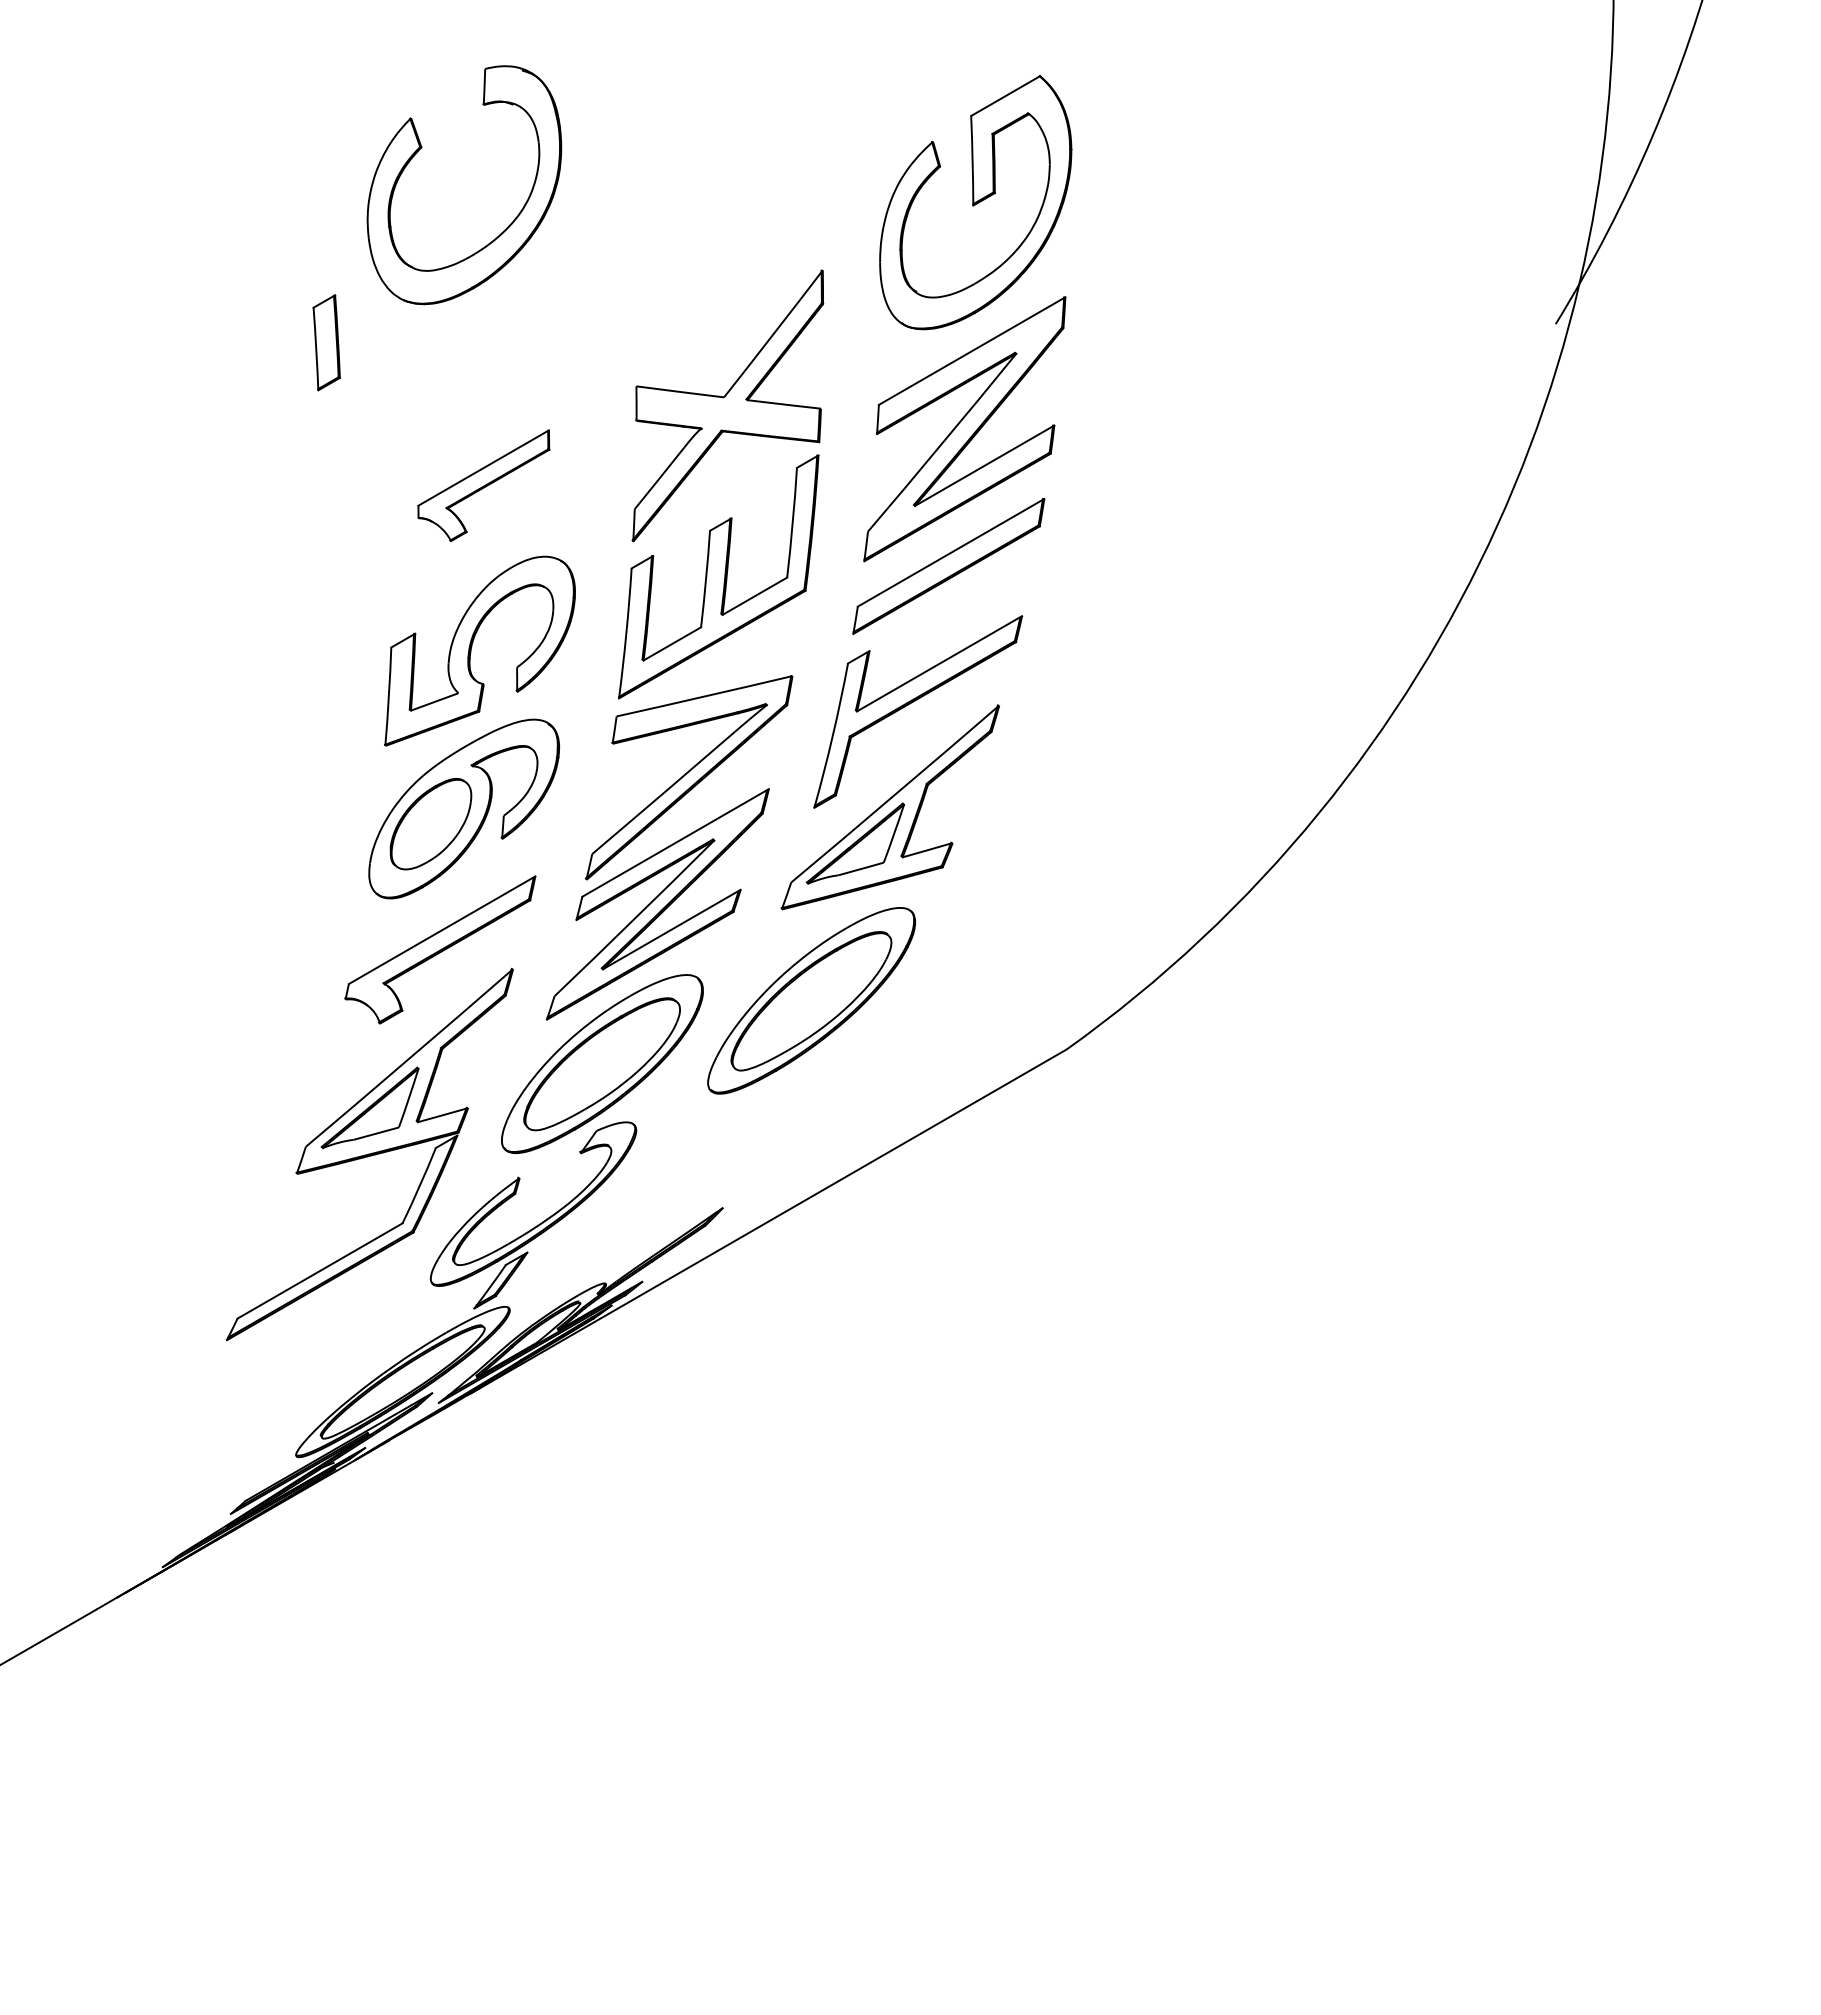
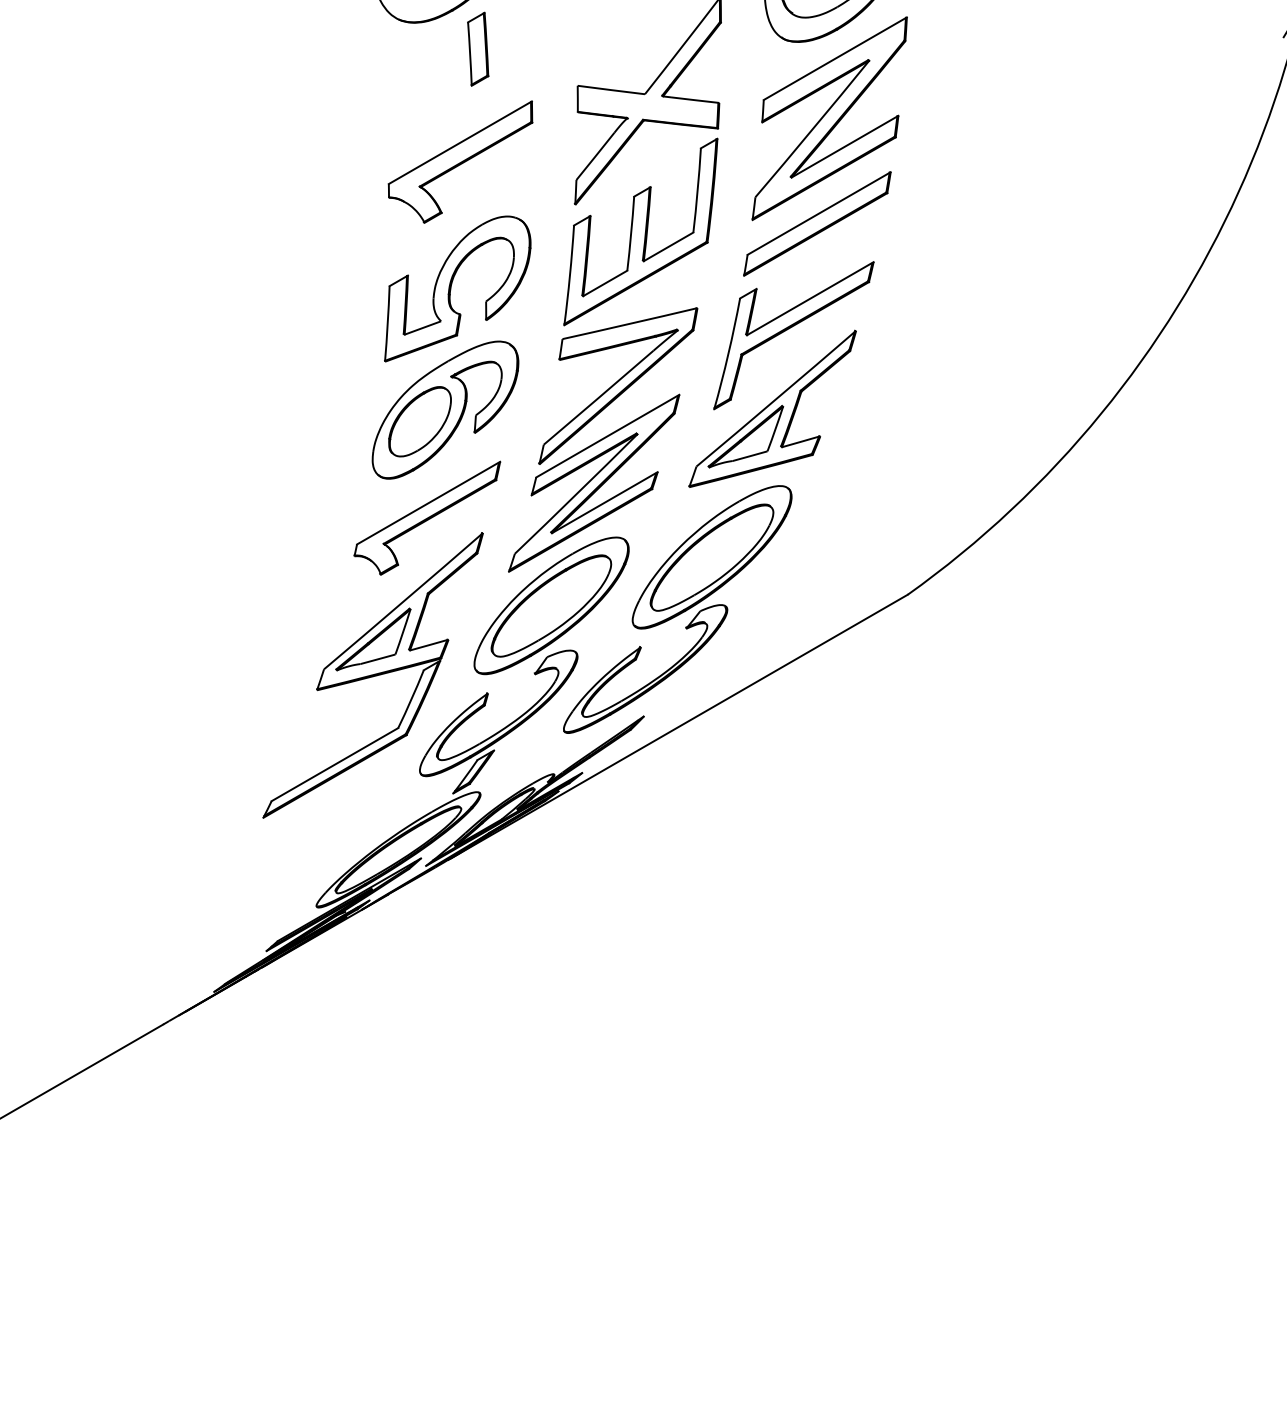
part: (326, 342) -> (478, 49), moved
part: (483, 485) -> (460, 161), size x1.43
part: (713, 1134) -> (636, 659), added

